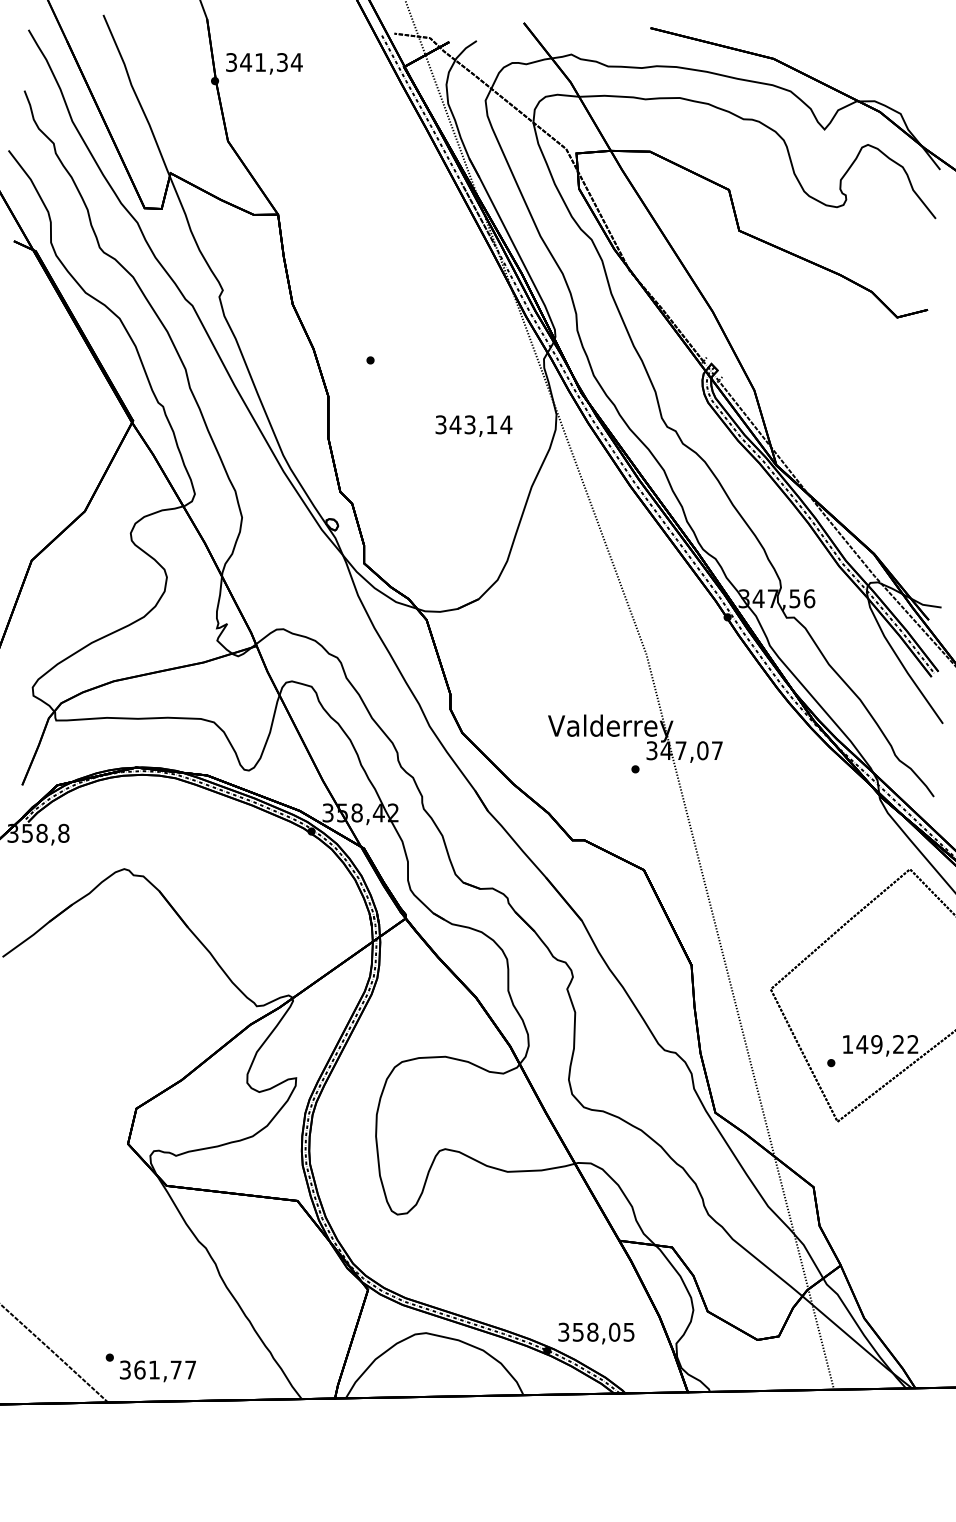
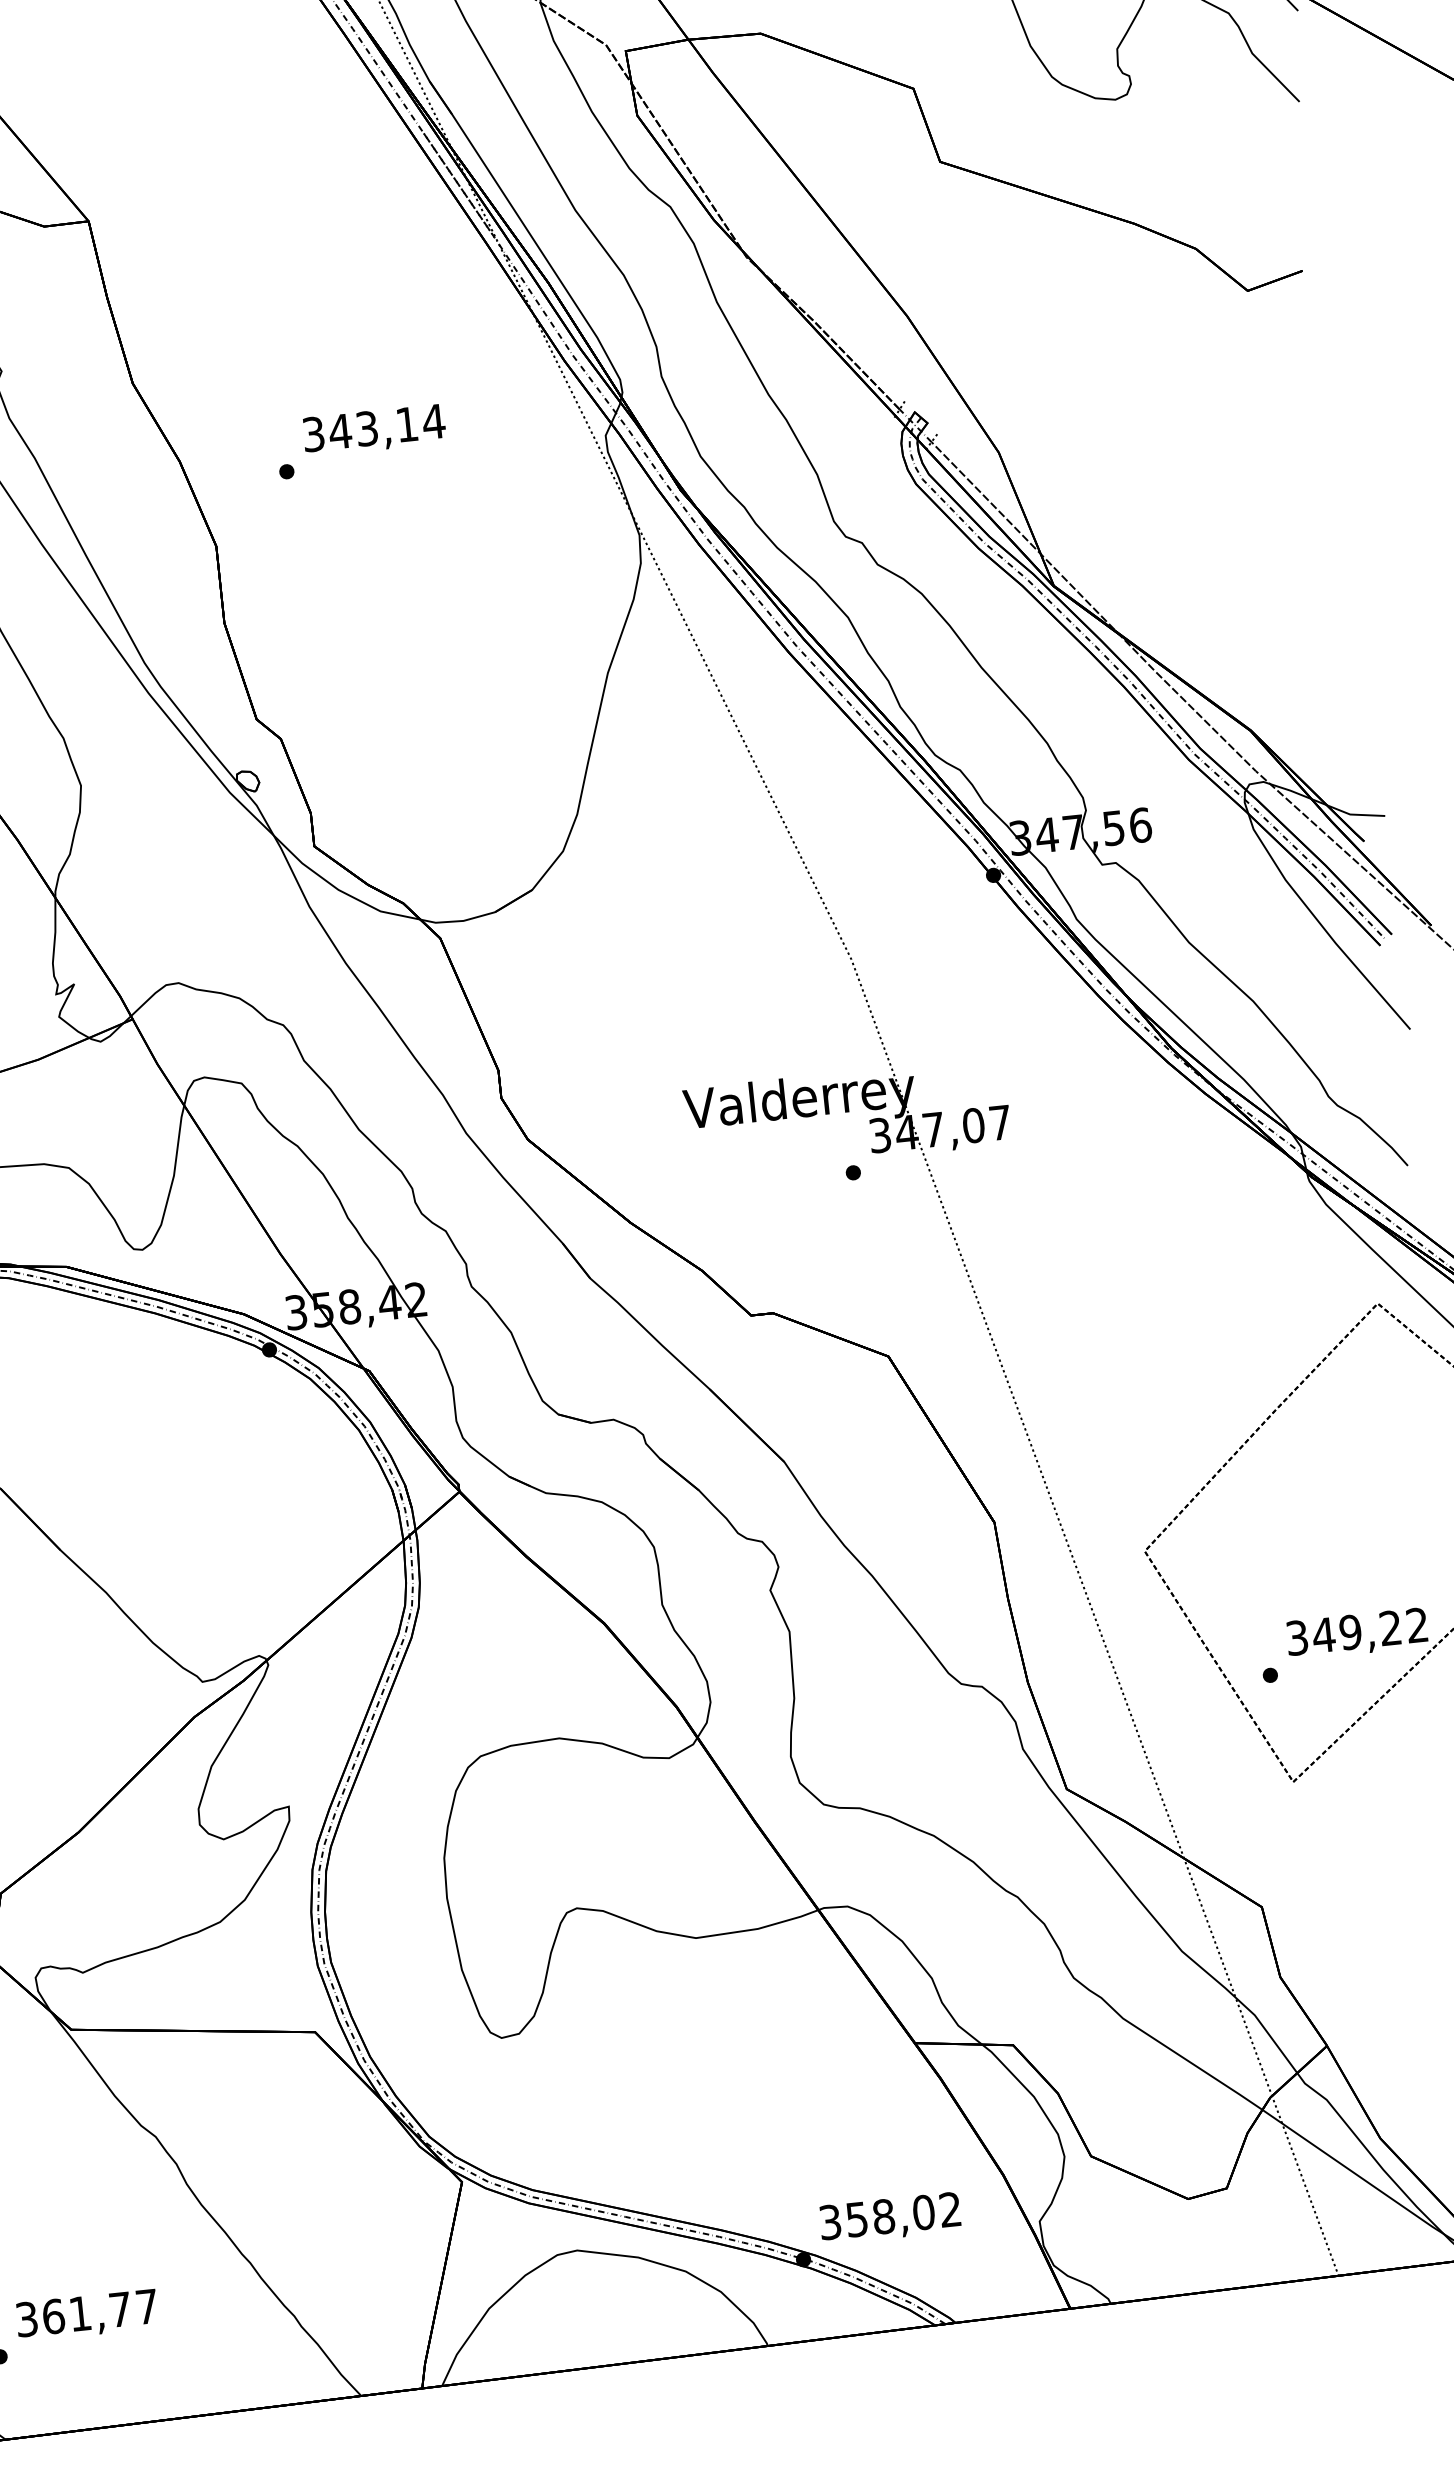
text: (473, 425) -> (373, 429), moved
text: (847, 1044) -> (1296, 1638), 149,22 -> 349,22
text: (628, 1331) -> (949, 2208), 358,05 -> 358,02
text: (157, 1371) -> (86, 2315), moved

